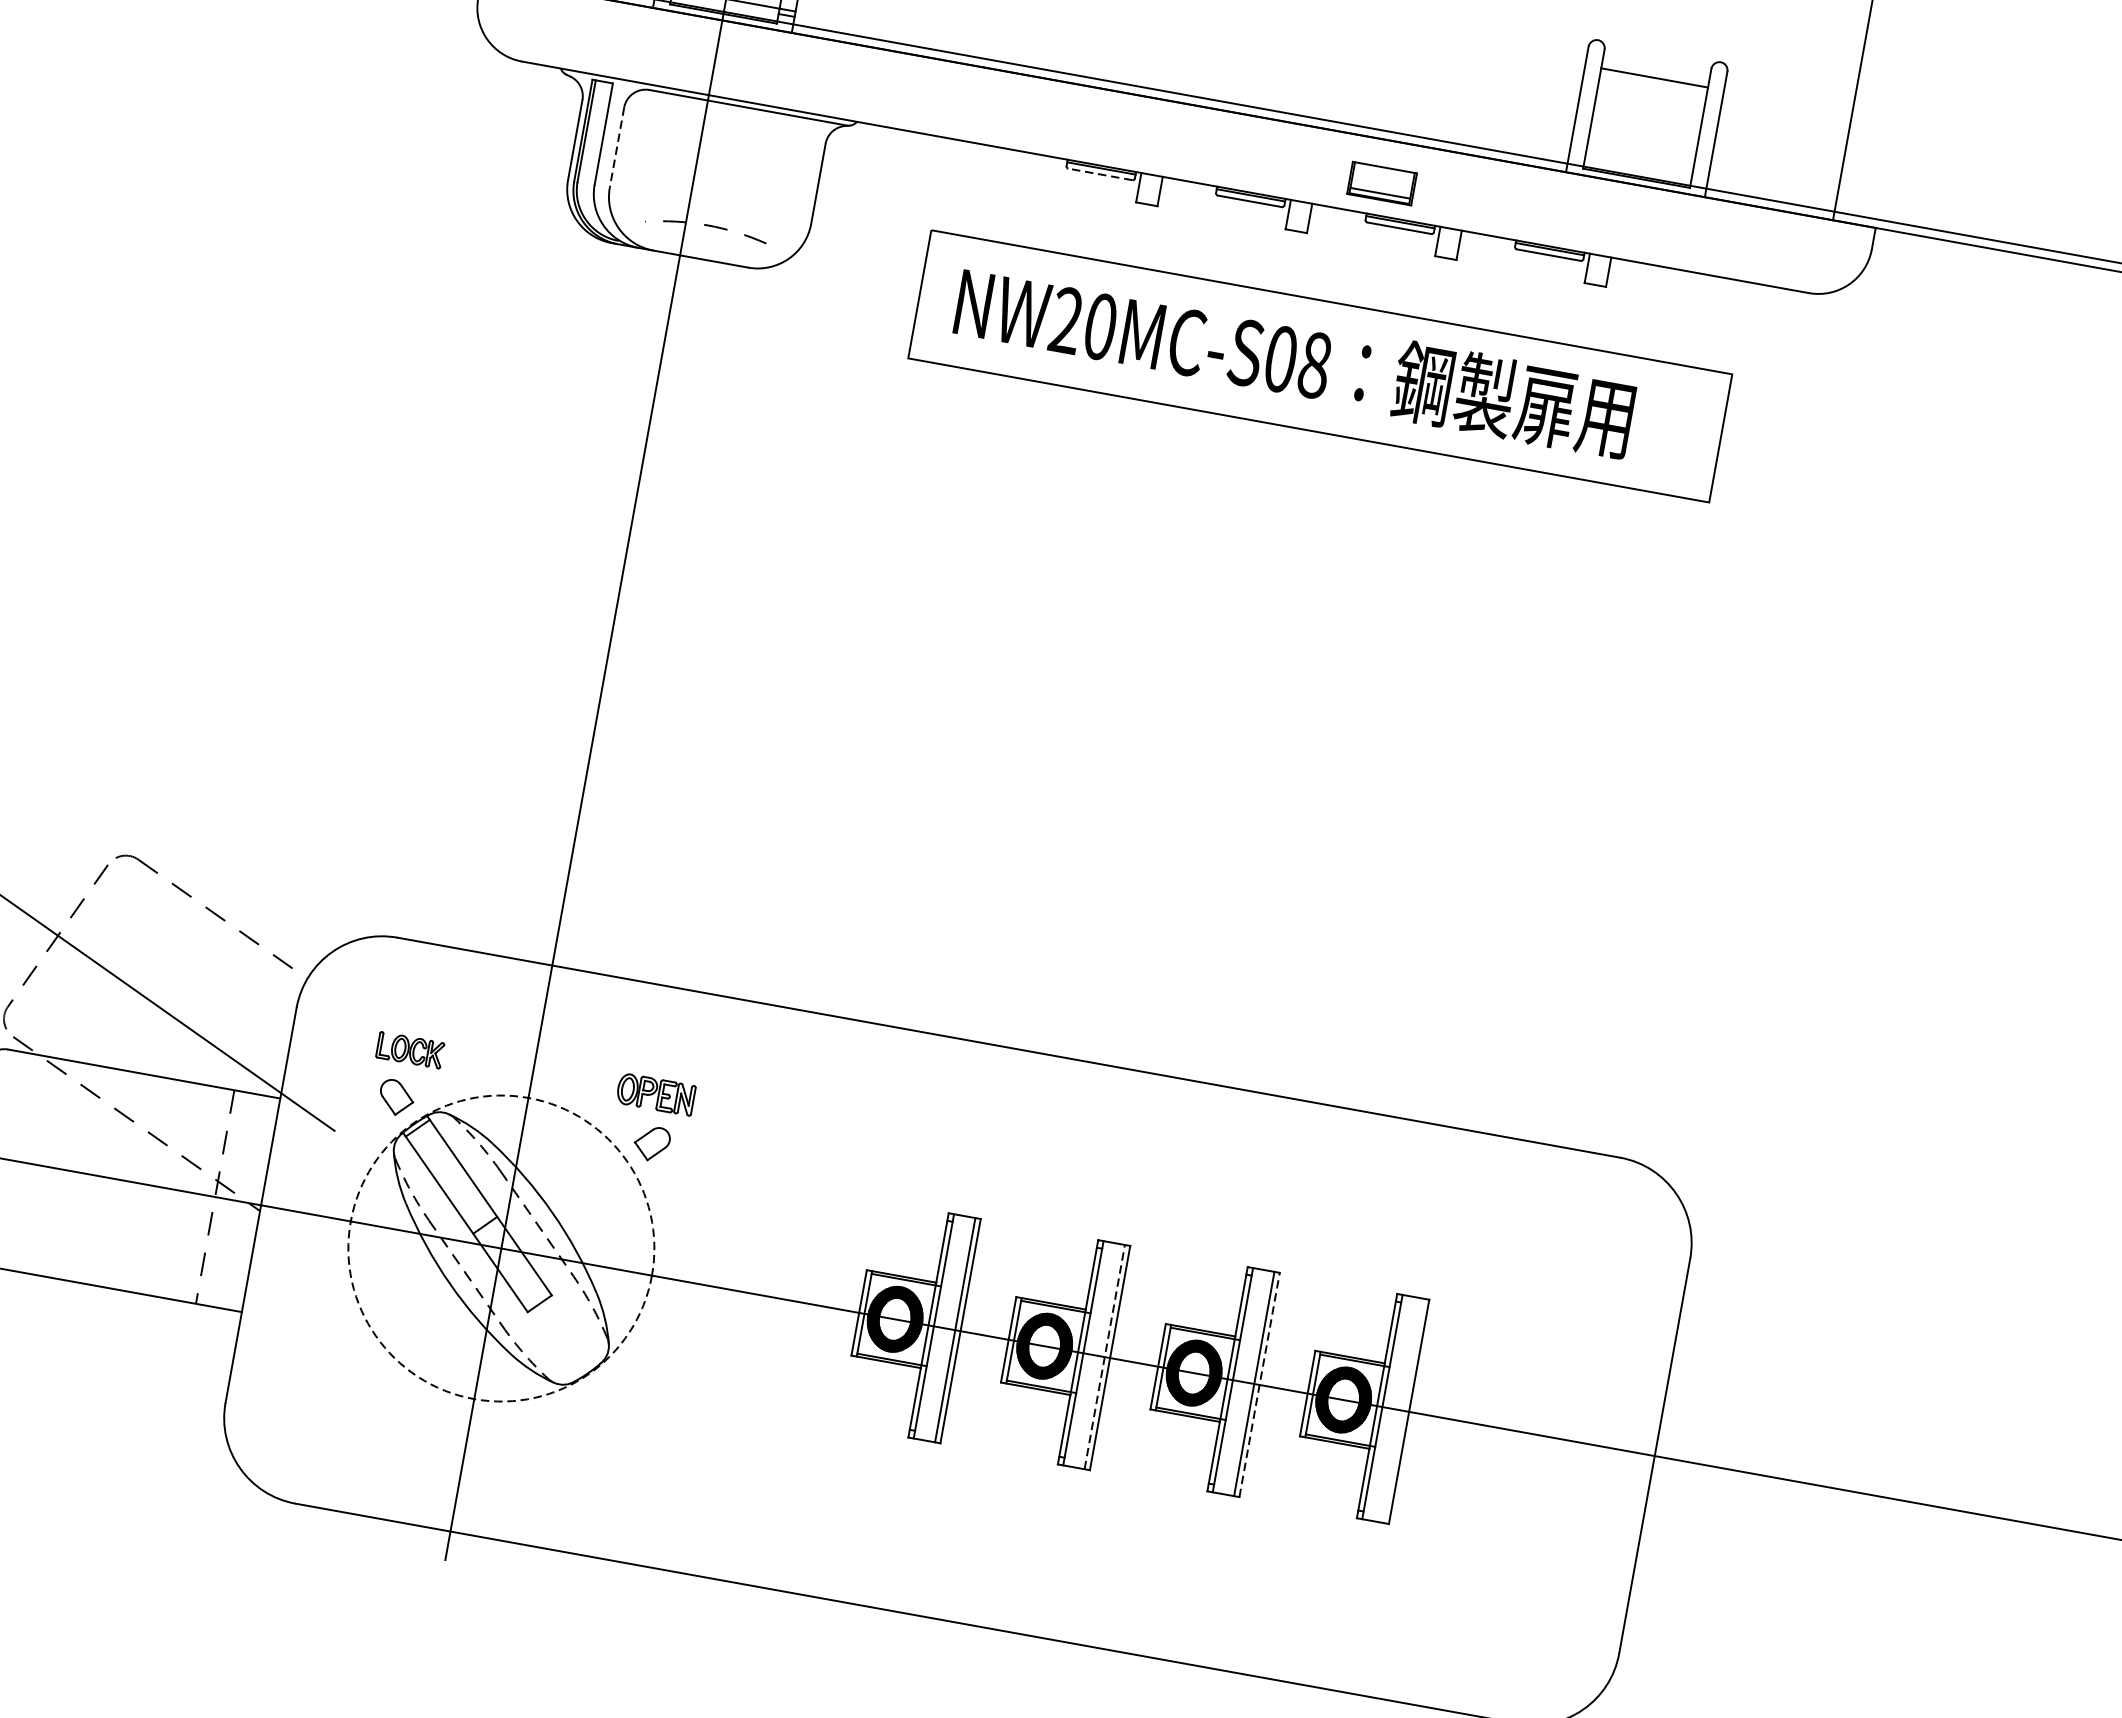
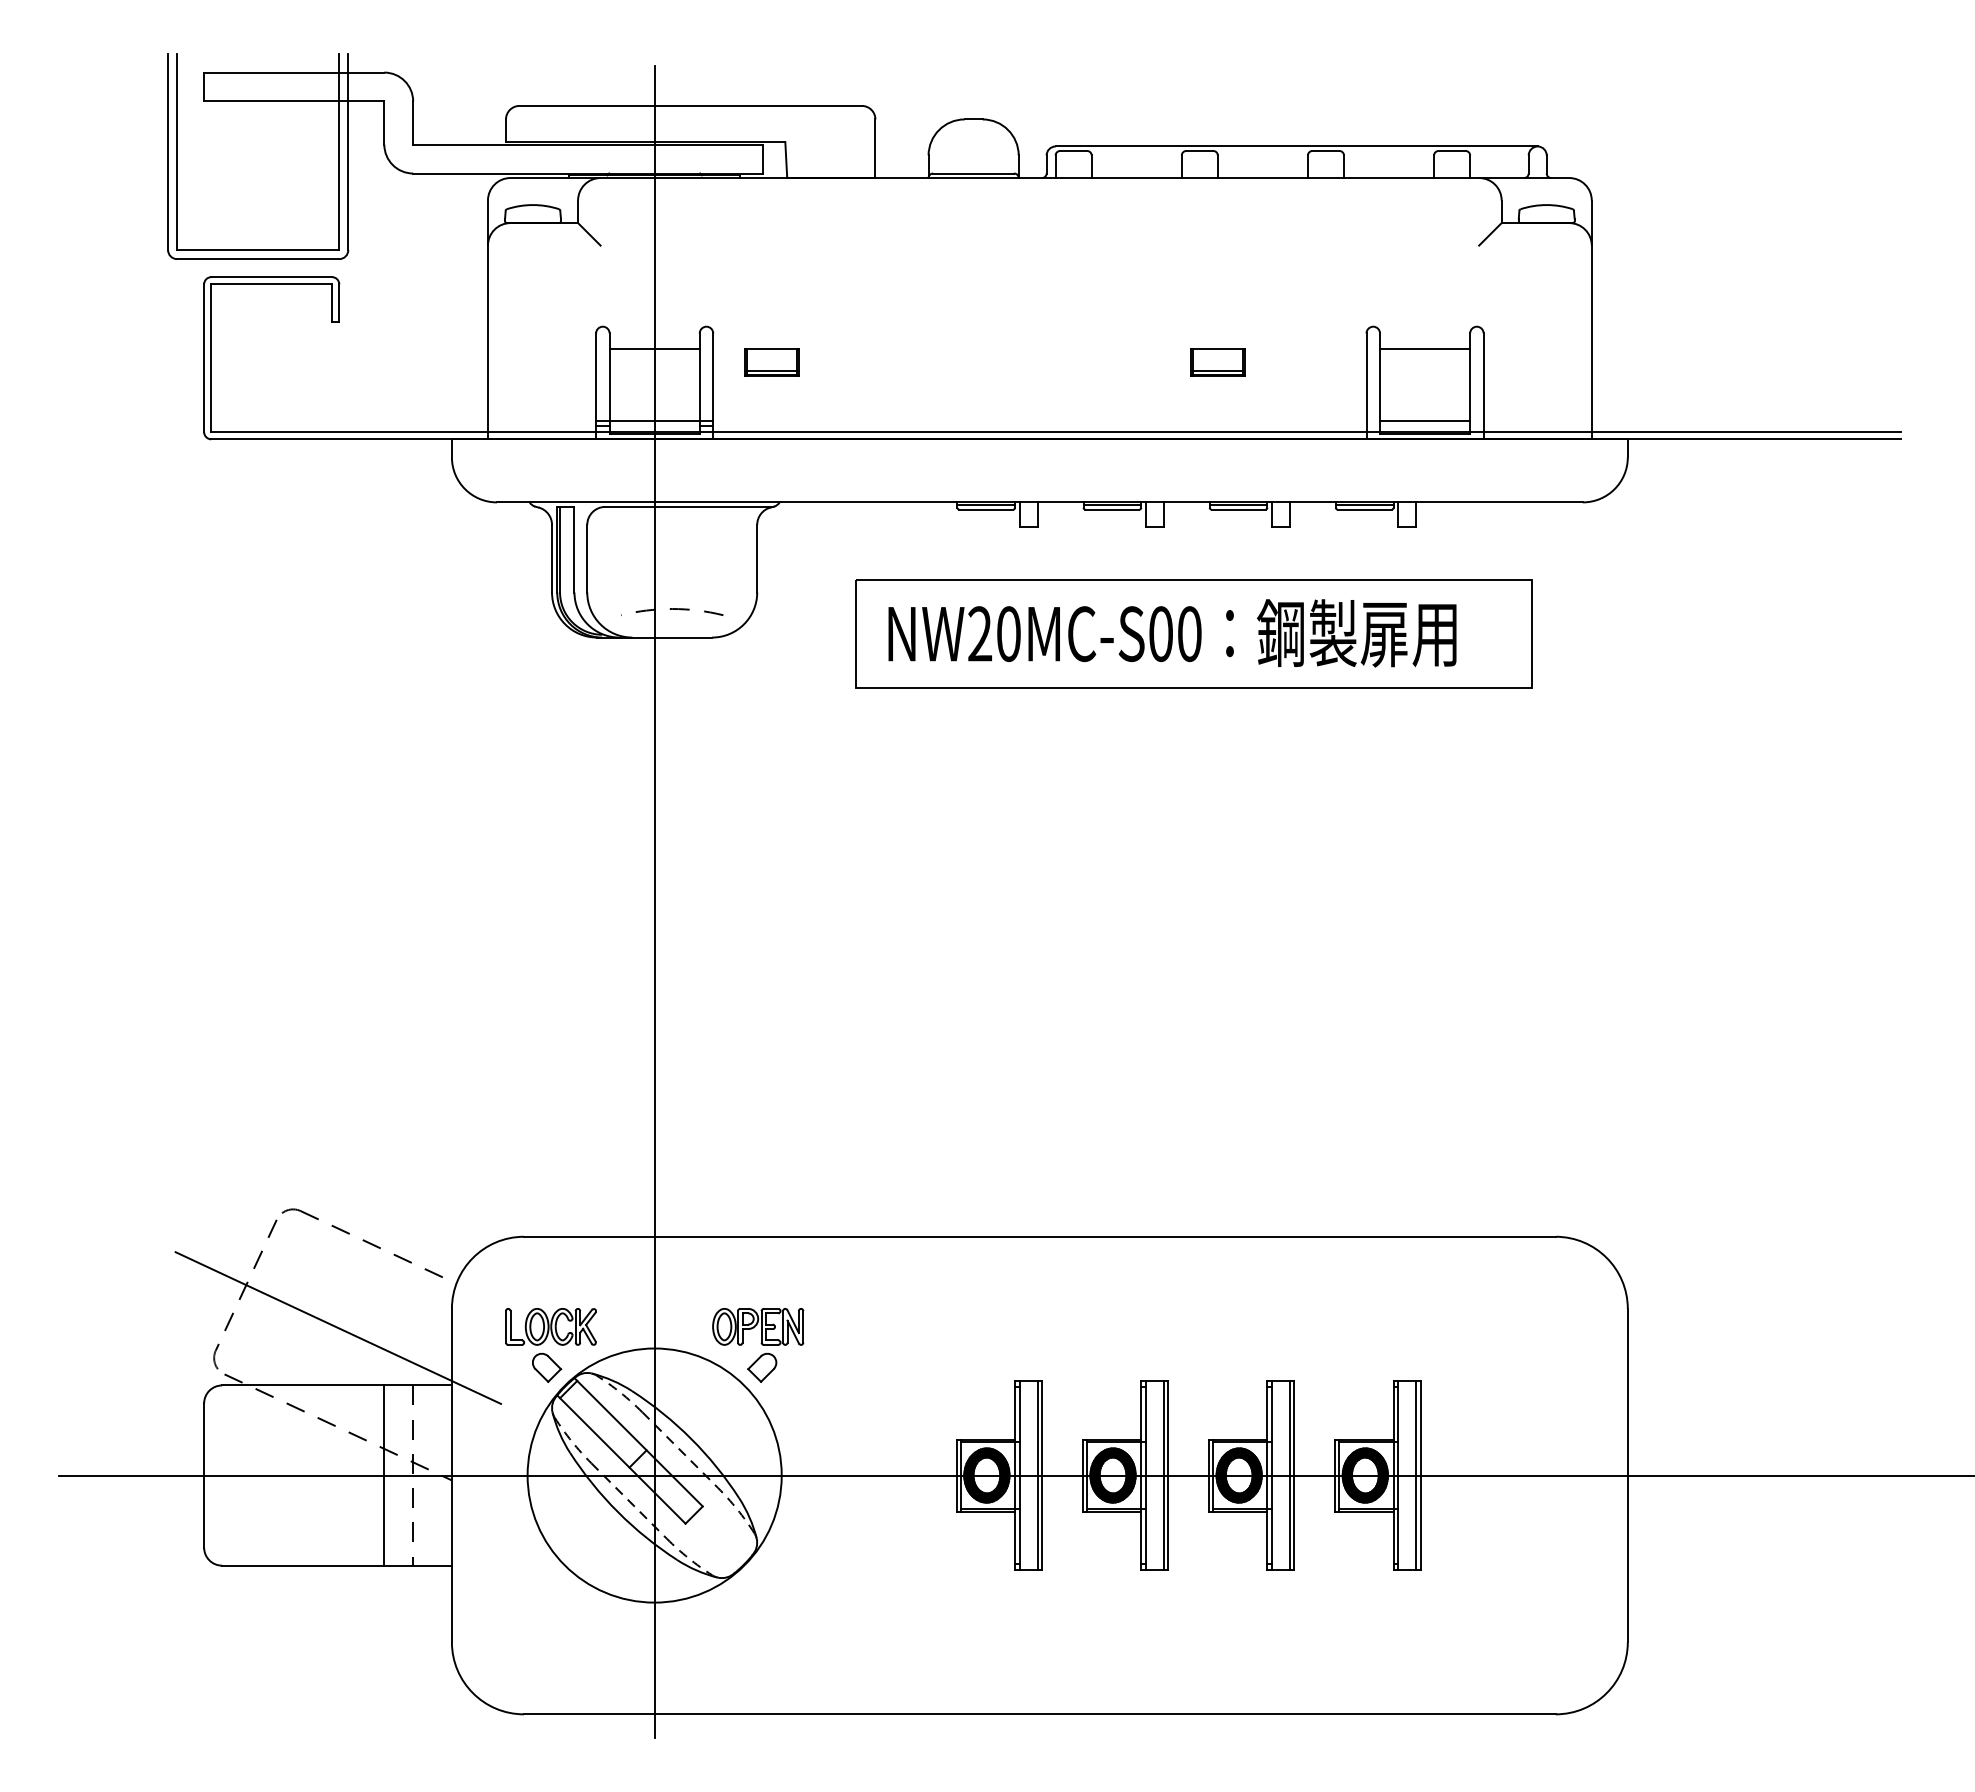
line: (617, 147) -> (587, 558), dashed -> solid
line: (1639, 163) -> (1425, 421), added
line: (1099, 174) -> (985, 509), dashed -> solid
part: (1381, 183) -> (1217, 362), moved
text: (1314, 364) -> (1189, 633), NW20MC-S08 -> NW20MC-S00
part: (409, 1049) -> (550, 1326), size x1.67
part: (656, 1094) -> (758, 1326), size x1.43
line: (181, 1190) -> (384, 1475), added
circle: (501, 1248) -> (654, 1475), dashed -> solid
line: (1104, 1356) -> (1163, 1475), dashed -> solid
line: (1259, 1384) -> (1294, 1475), dashed -> solid
line: (1404, 1410) -> (1416, 1475), added

